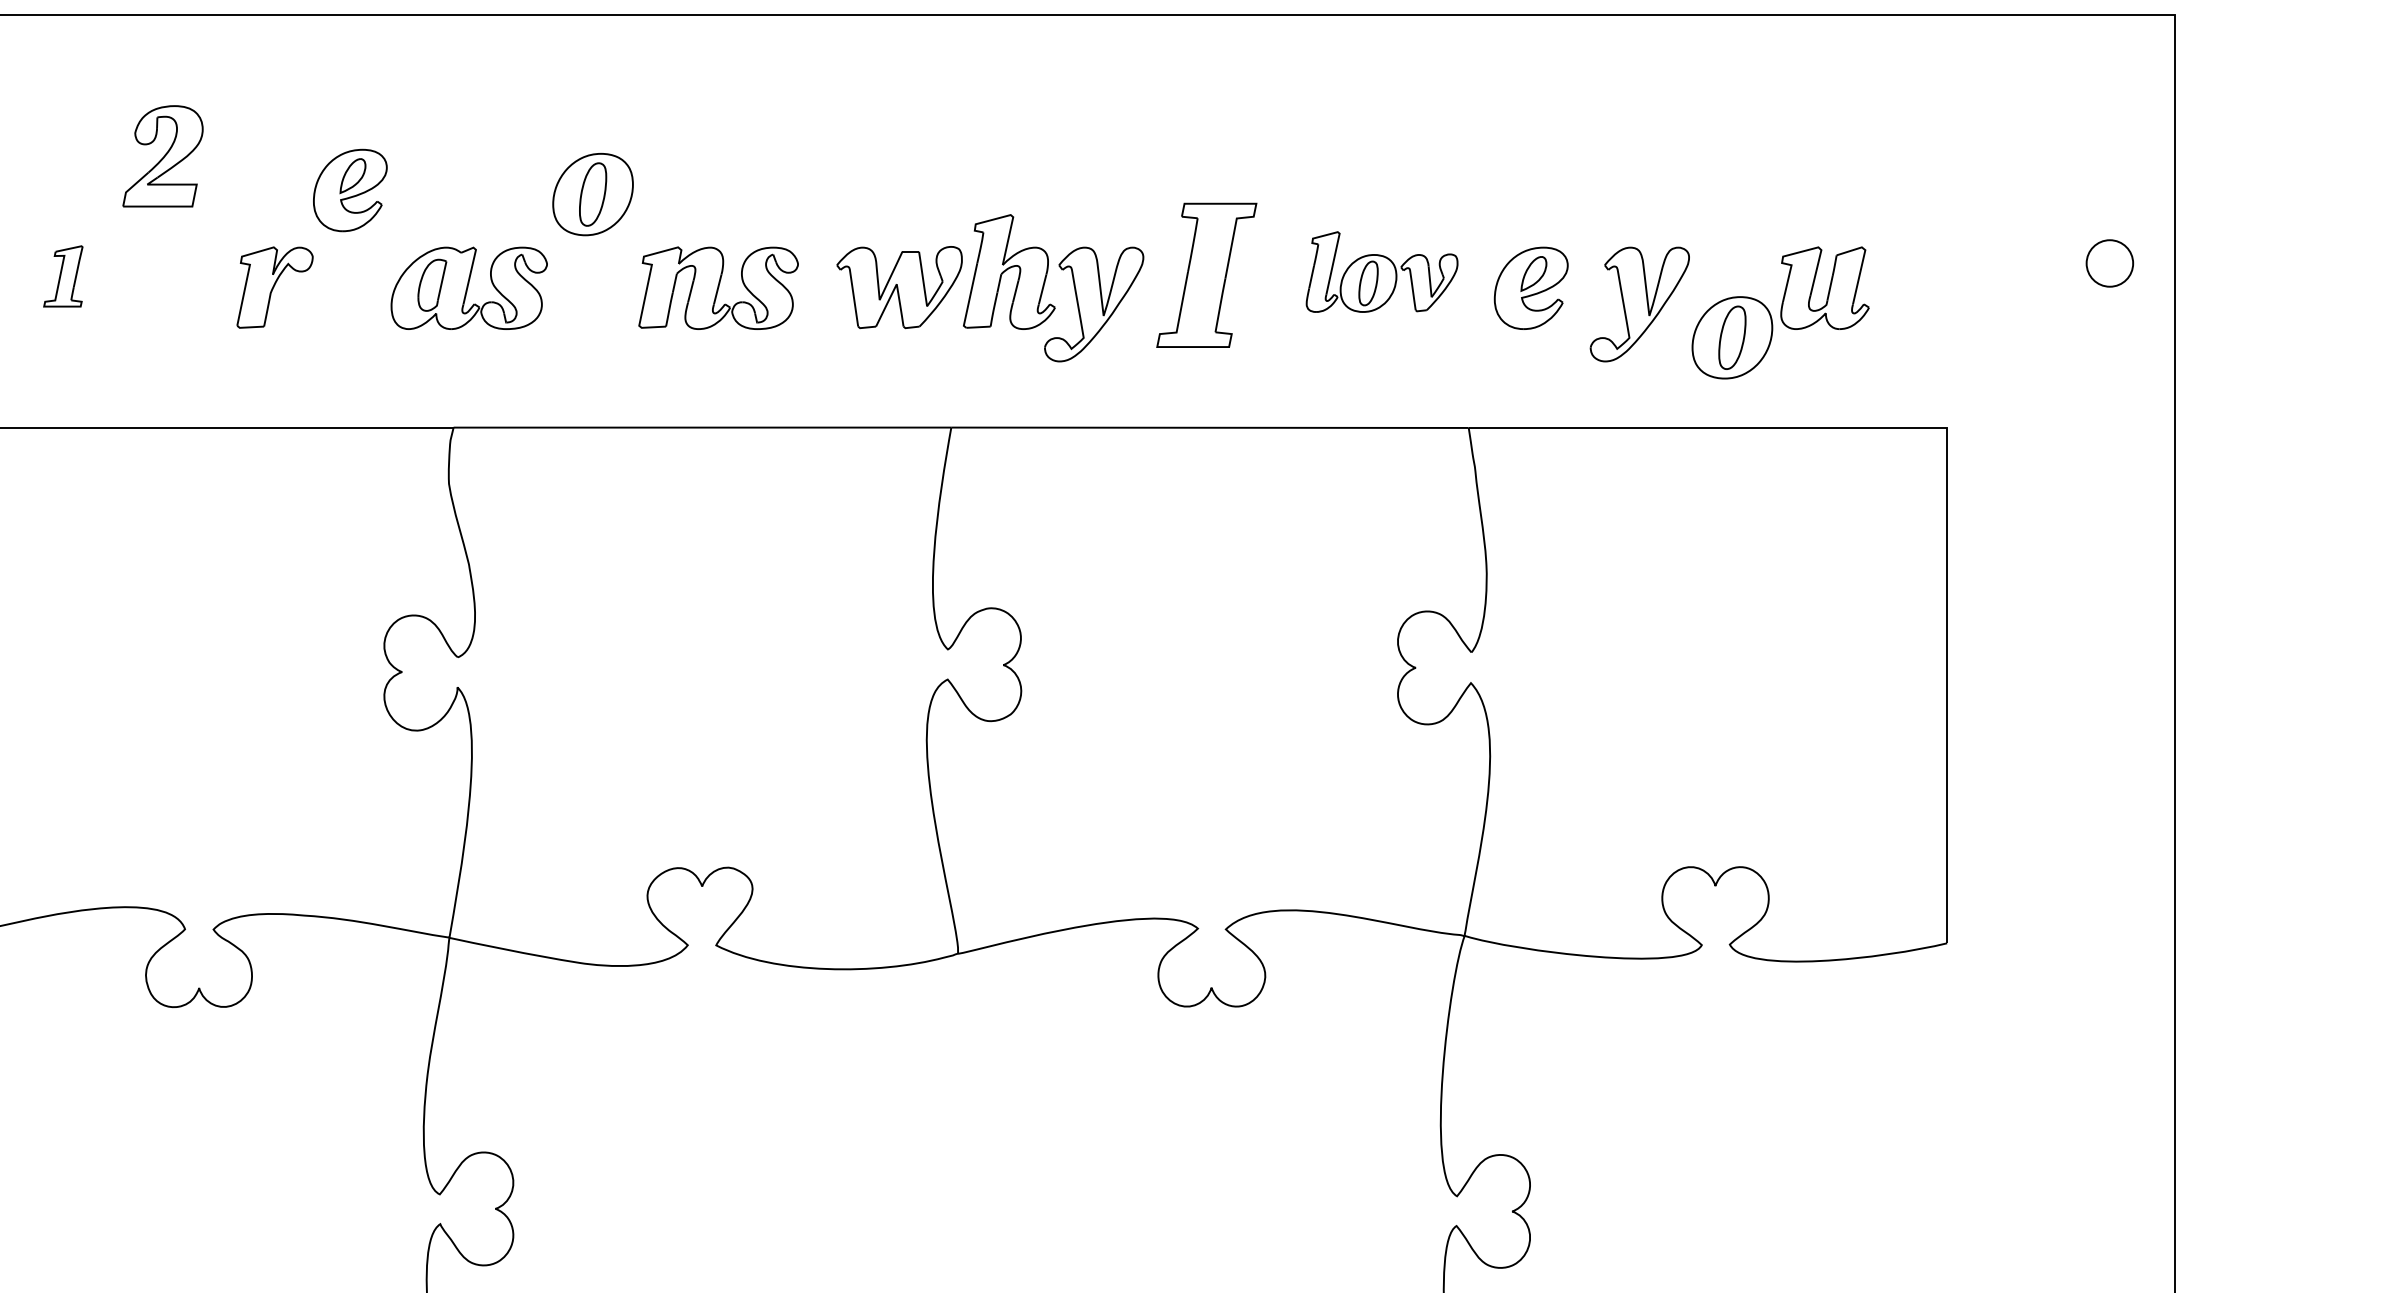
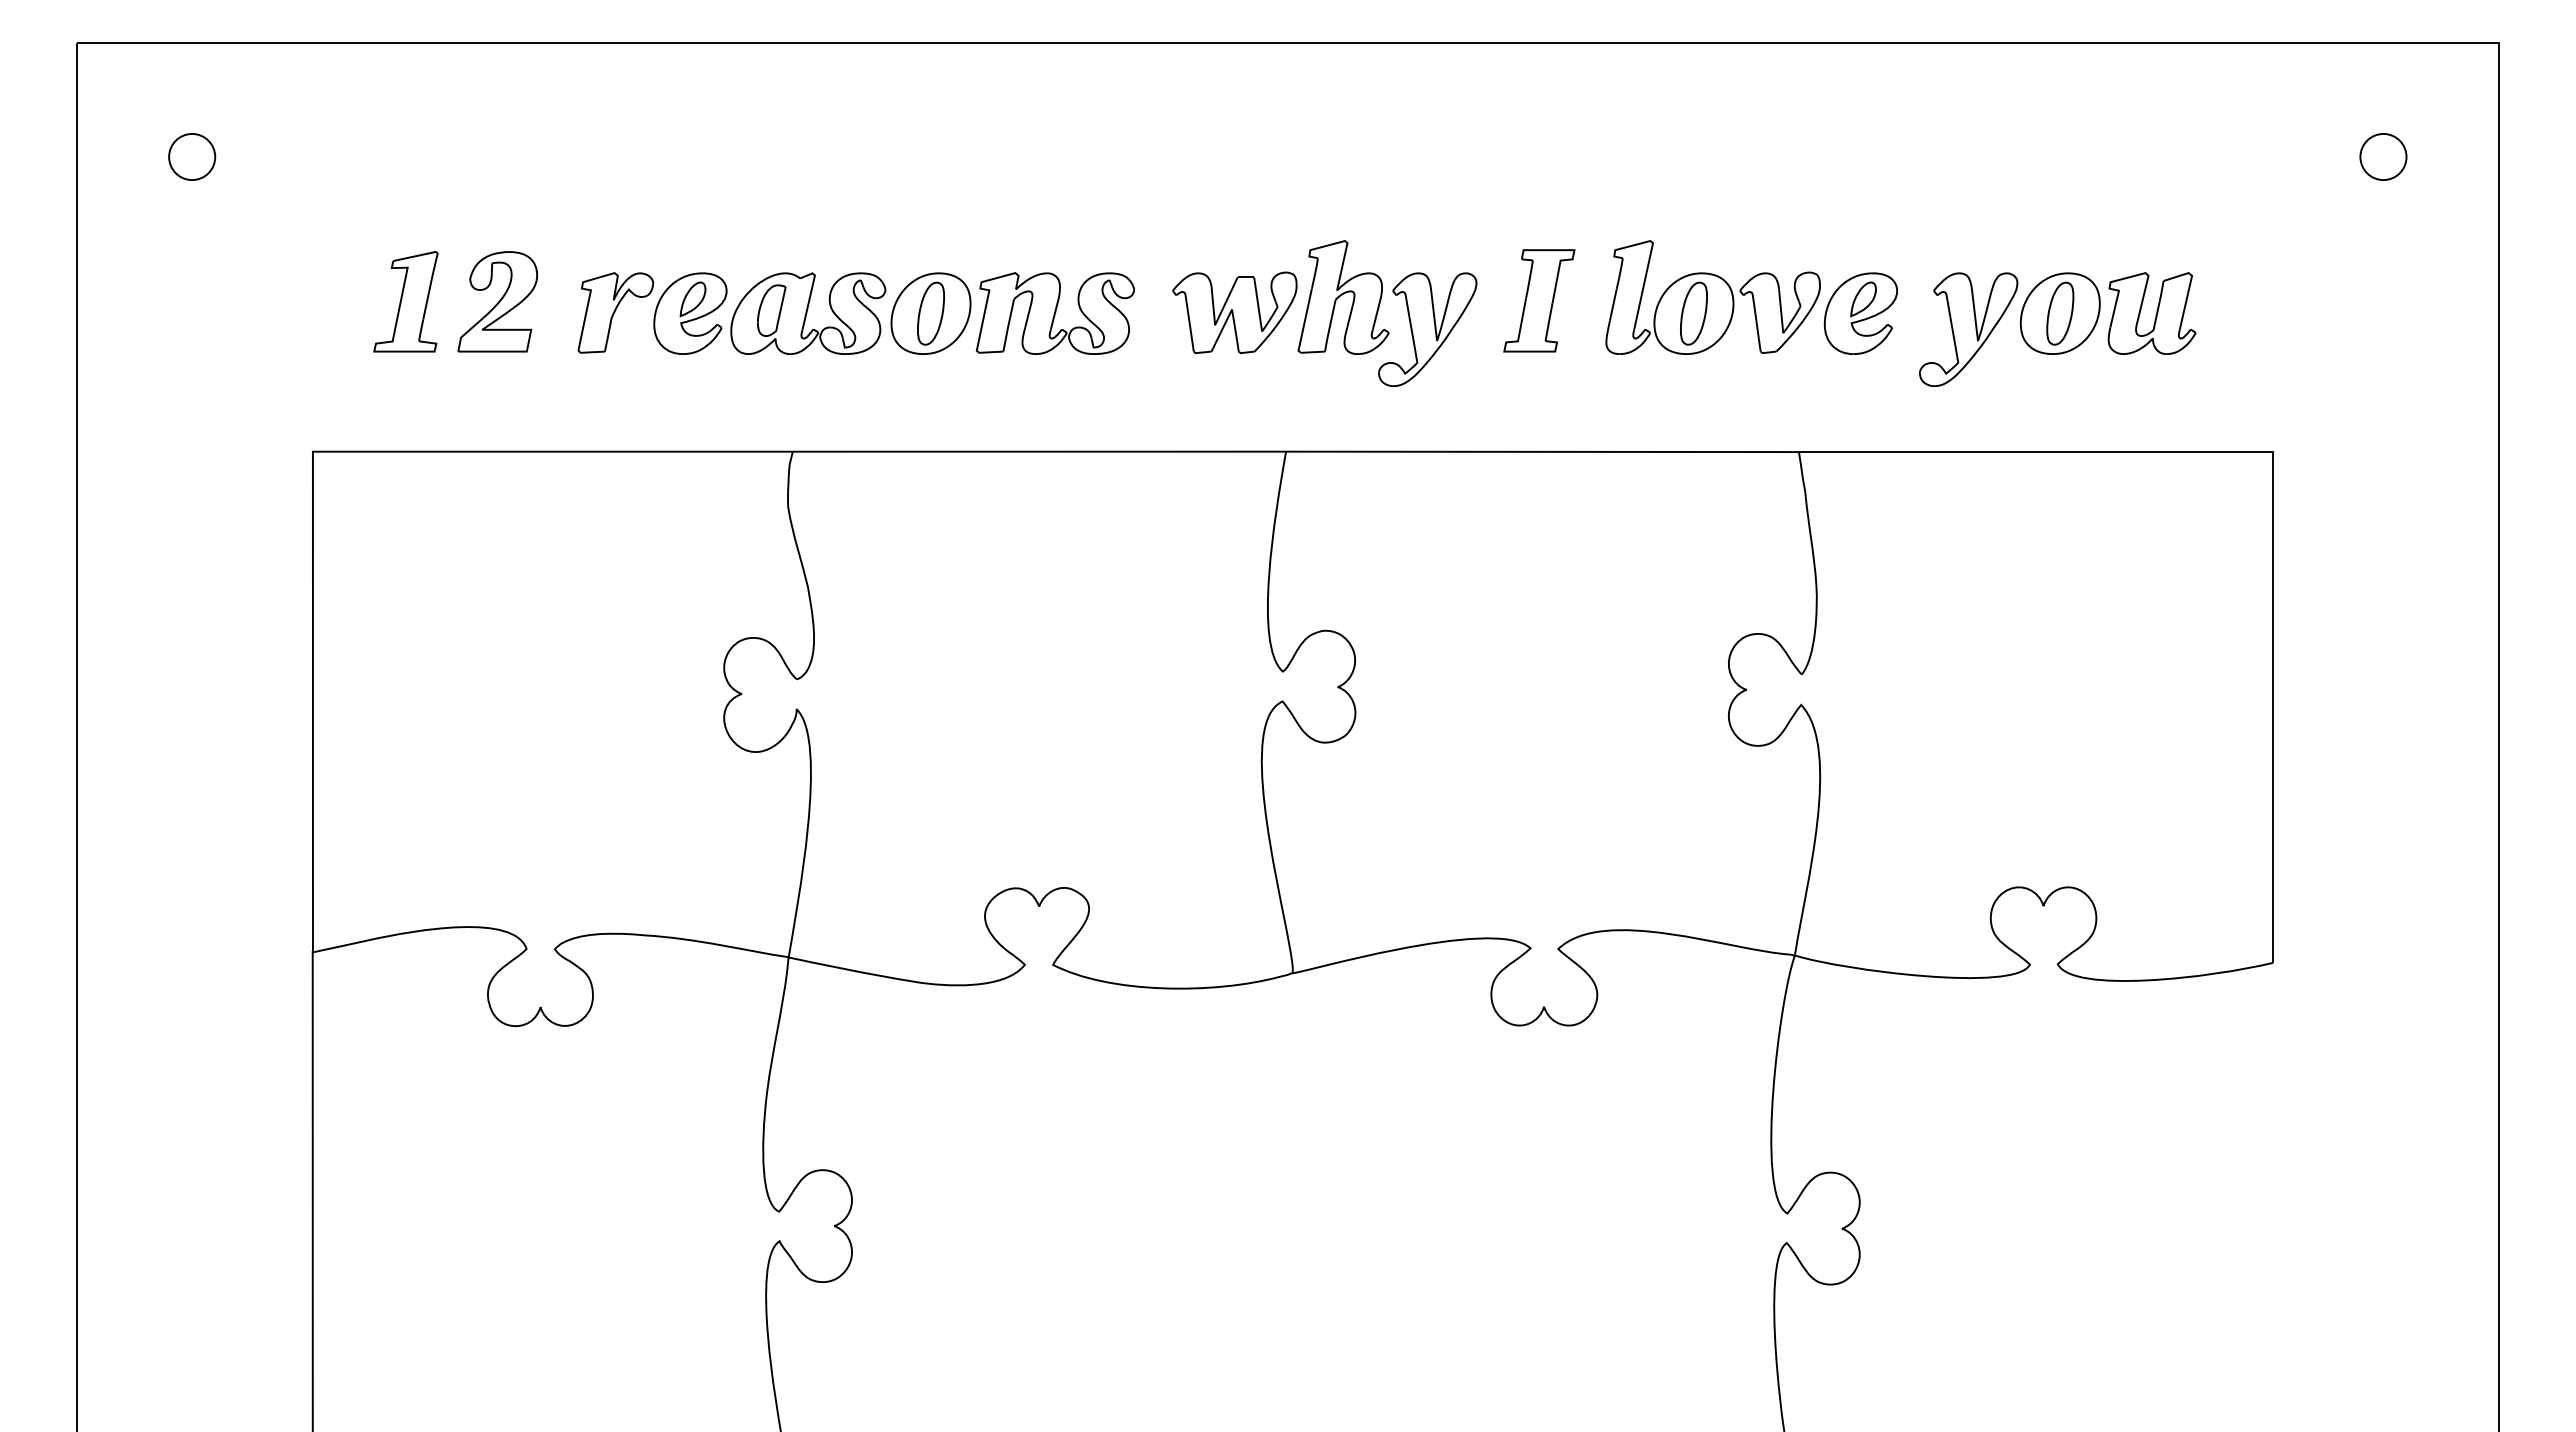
part: (162, 156) -> (497, 301), moved
part: (350, 190) -> (690, 313), moved
part: (592, 194) -> (930, 313), moved
part: (2109, 262) -> (2383, 156), moved
part: (1381, 272) -> (1712, 297), size x1.43
part: (1206, 275) -> (1539, 300), size x0.71
part: (62, 276) -> (405, 301), size x1.67
part: (1731, 337) -> (2059, 313), moved

